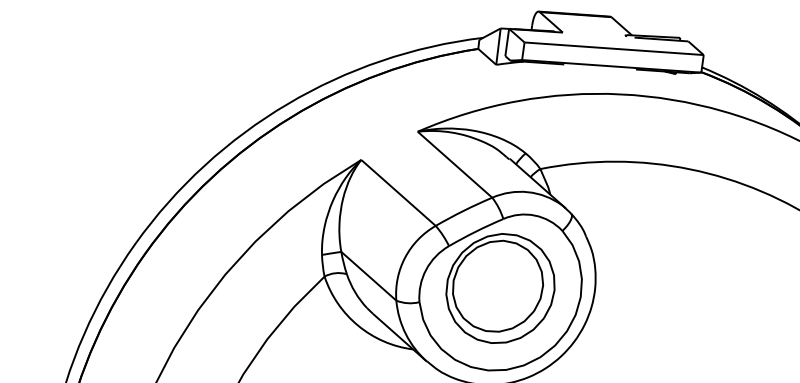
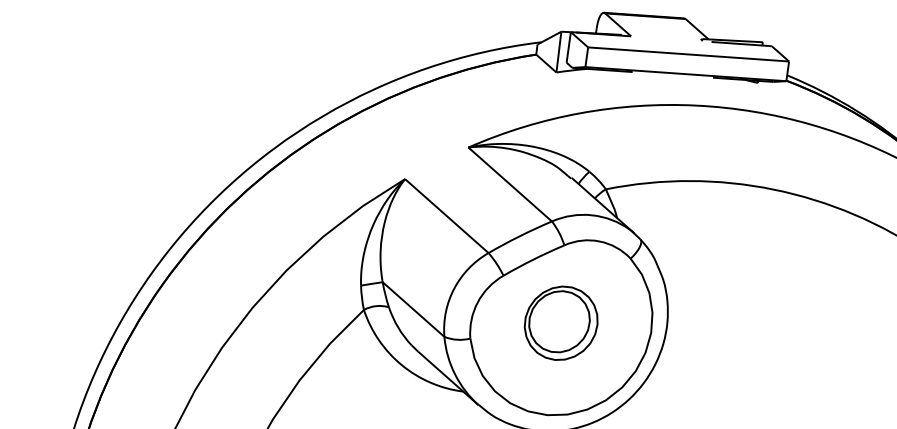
part: (500, 288) -> (561, 323), size x0.6

